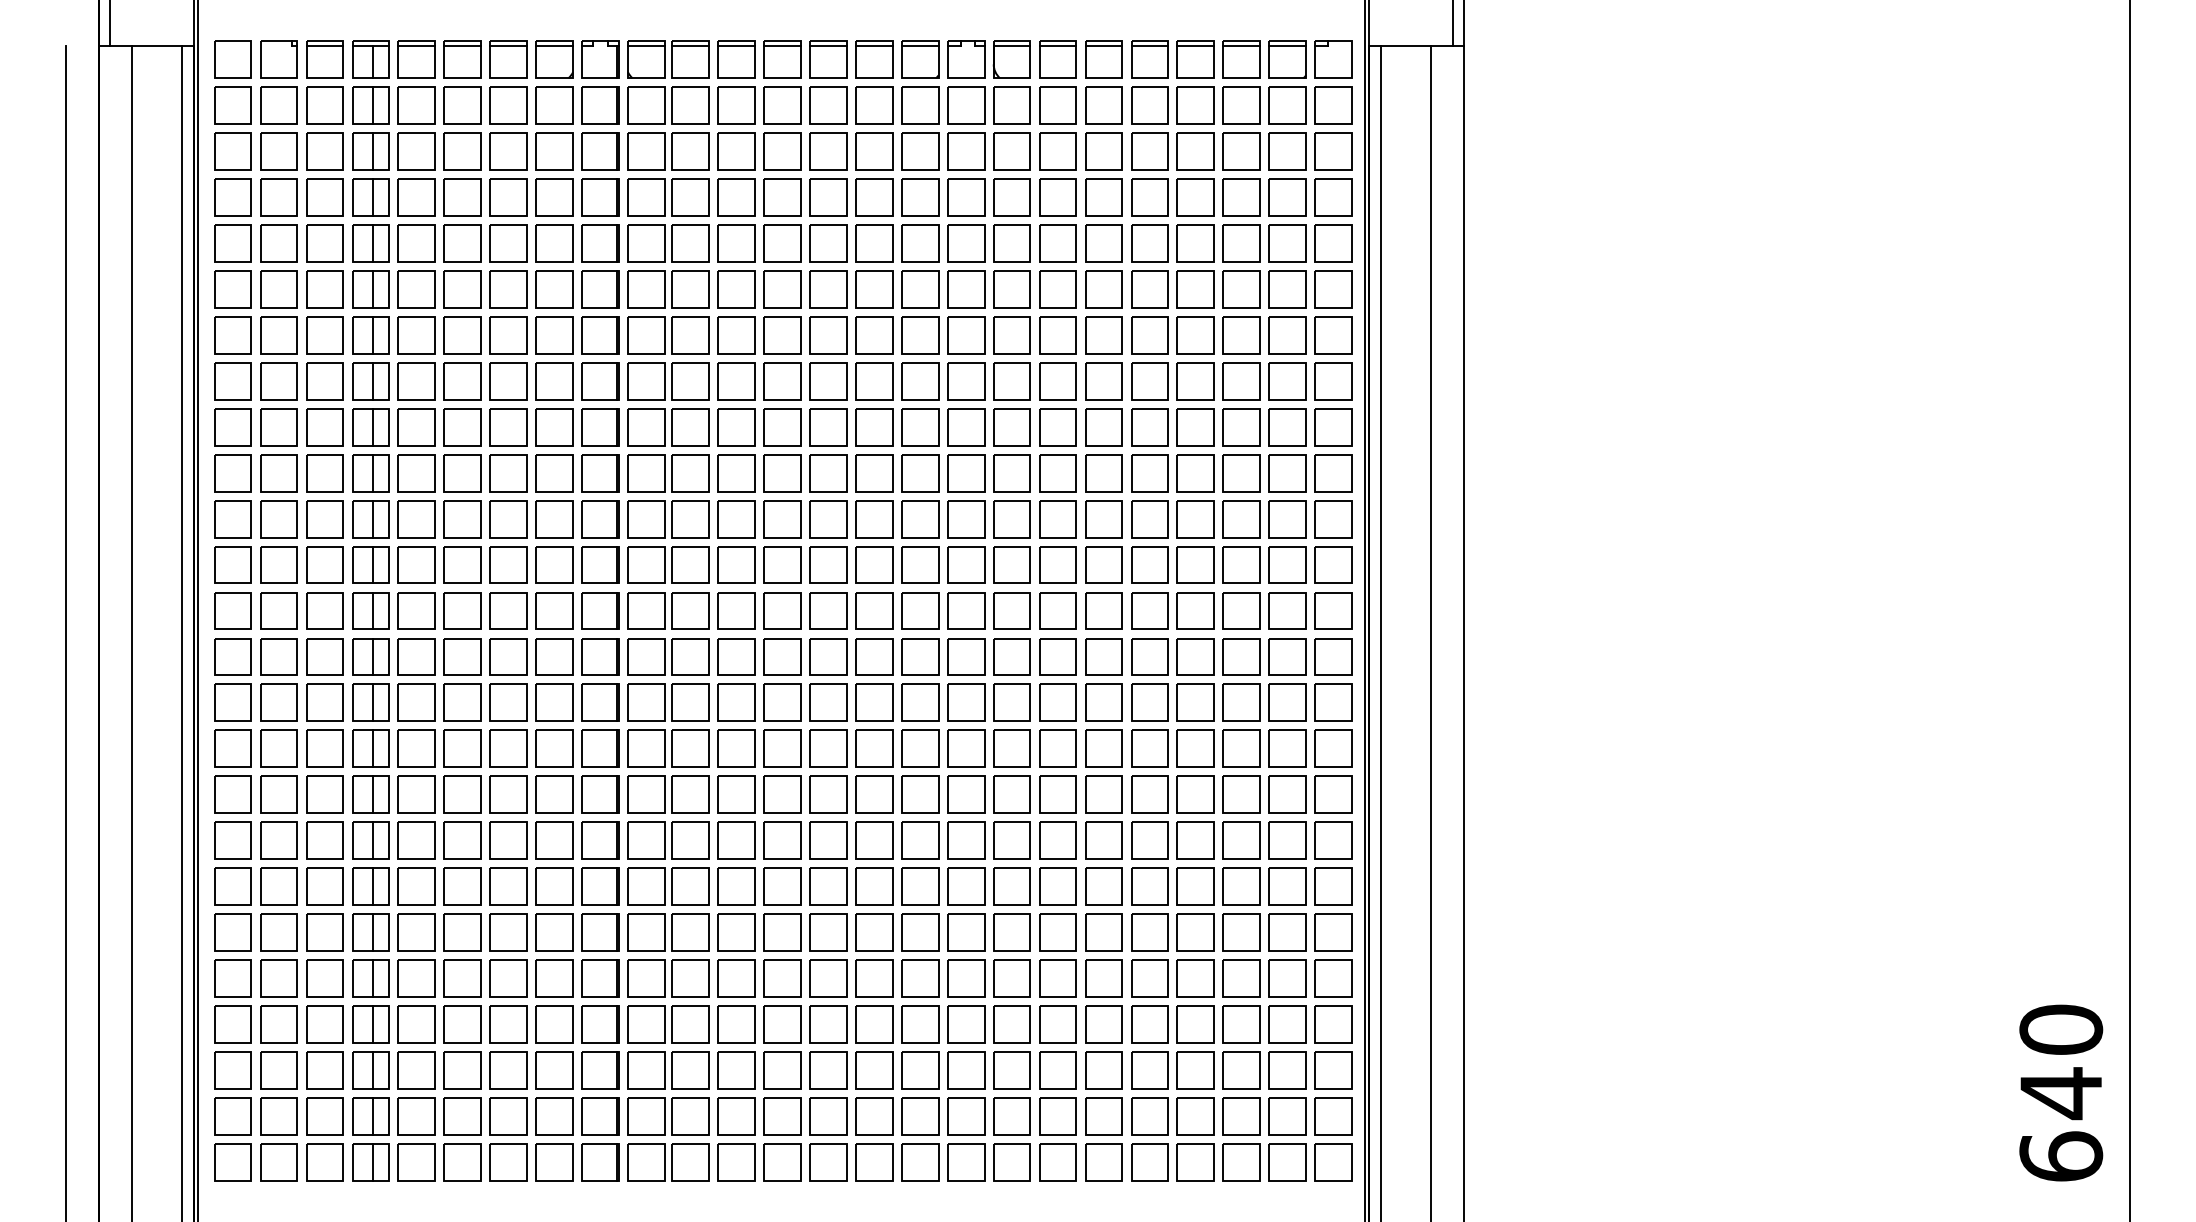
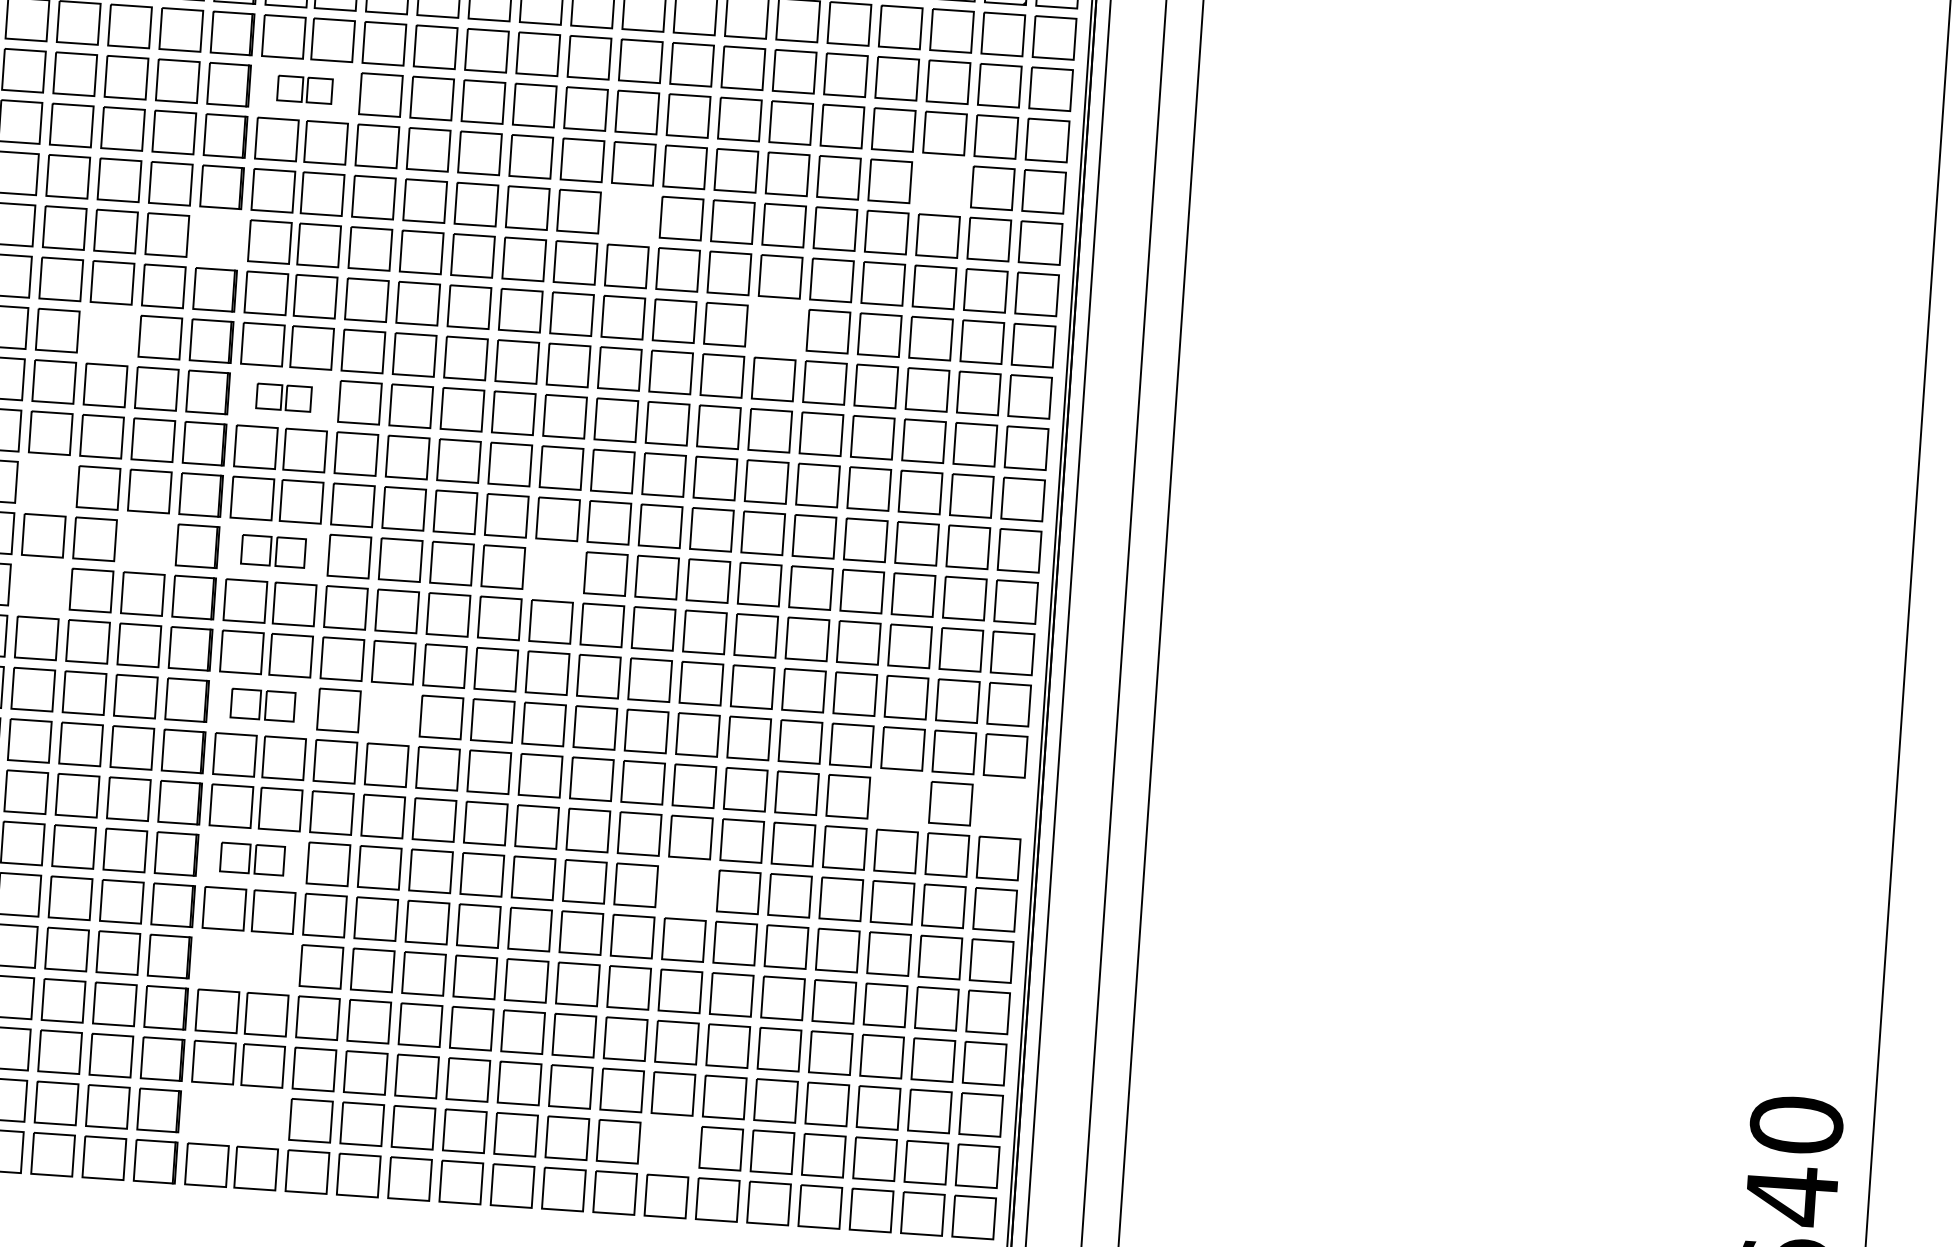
part: (668, 197) -> (304, 89), size x0.6
part: (1241, 243) -> (941, 184), removed
part: (966, 289) -> (630, 215), removed
part: (600, 335) -> (218, 238), removed
part: (1103, 381) -> (776, 328), removed
part: (508, 427) -> (108, 334), removed
part: (668, 473) -> (283, 397), size x0.6
part: (462, 564) -> (47, 483), removed
part: (554, 610) -> (146, 542), removed
part: (668, 610) -> (273, 550), size x0.7
part: (920, 610) -> (554, 570), removed
part: (462, 656) -> (40, 586), removed
part: (668, 748) -> (263, 704), size x0.7
part: (782, 748) -> (390, 713), removed
part: (1241, 794) -> (899, 799), removed
part: (1333, 794) -> (1002, 806), removed
part: (668, 886) -> (252, 859), size x0.7
part: (1057, 886) -> (686, 888), removed
part: (668, 978) -> (245, 961), removed
part: (668, 1116) -> (235, 1115), removed
part: (1057, 1116) -> (669, 1145), removed

